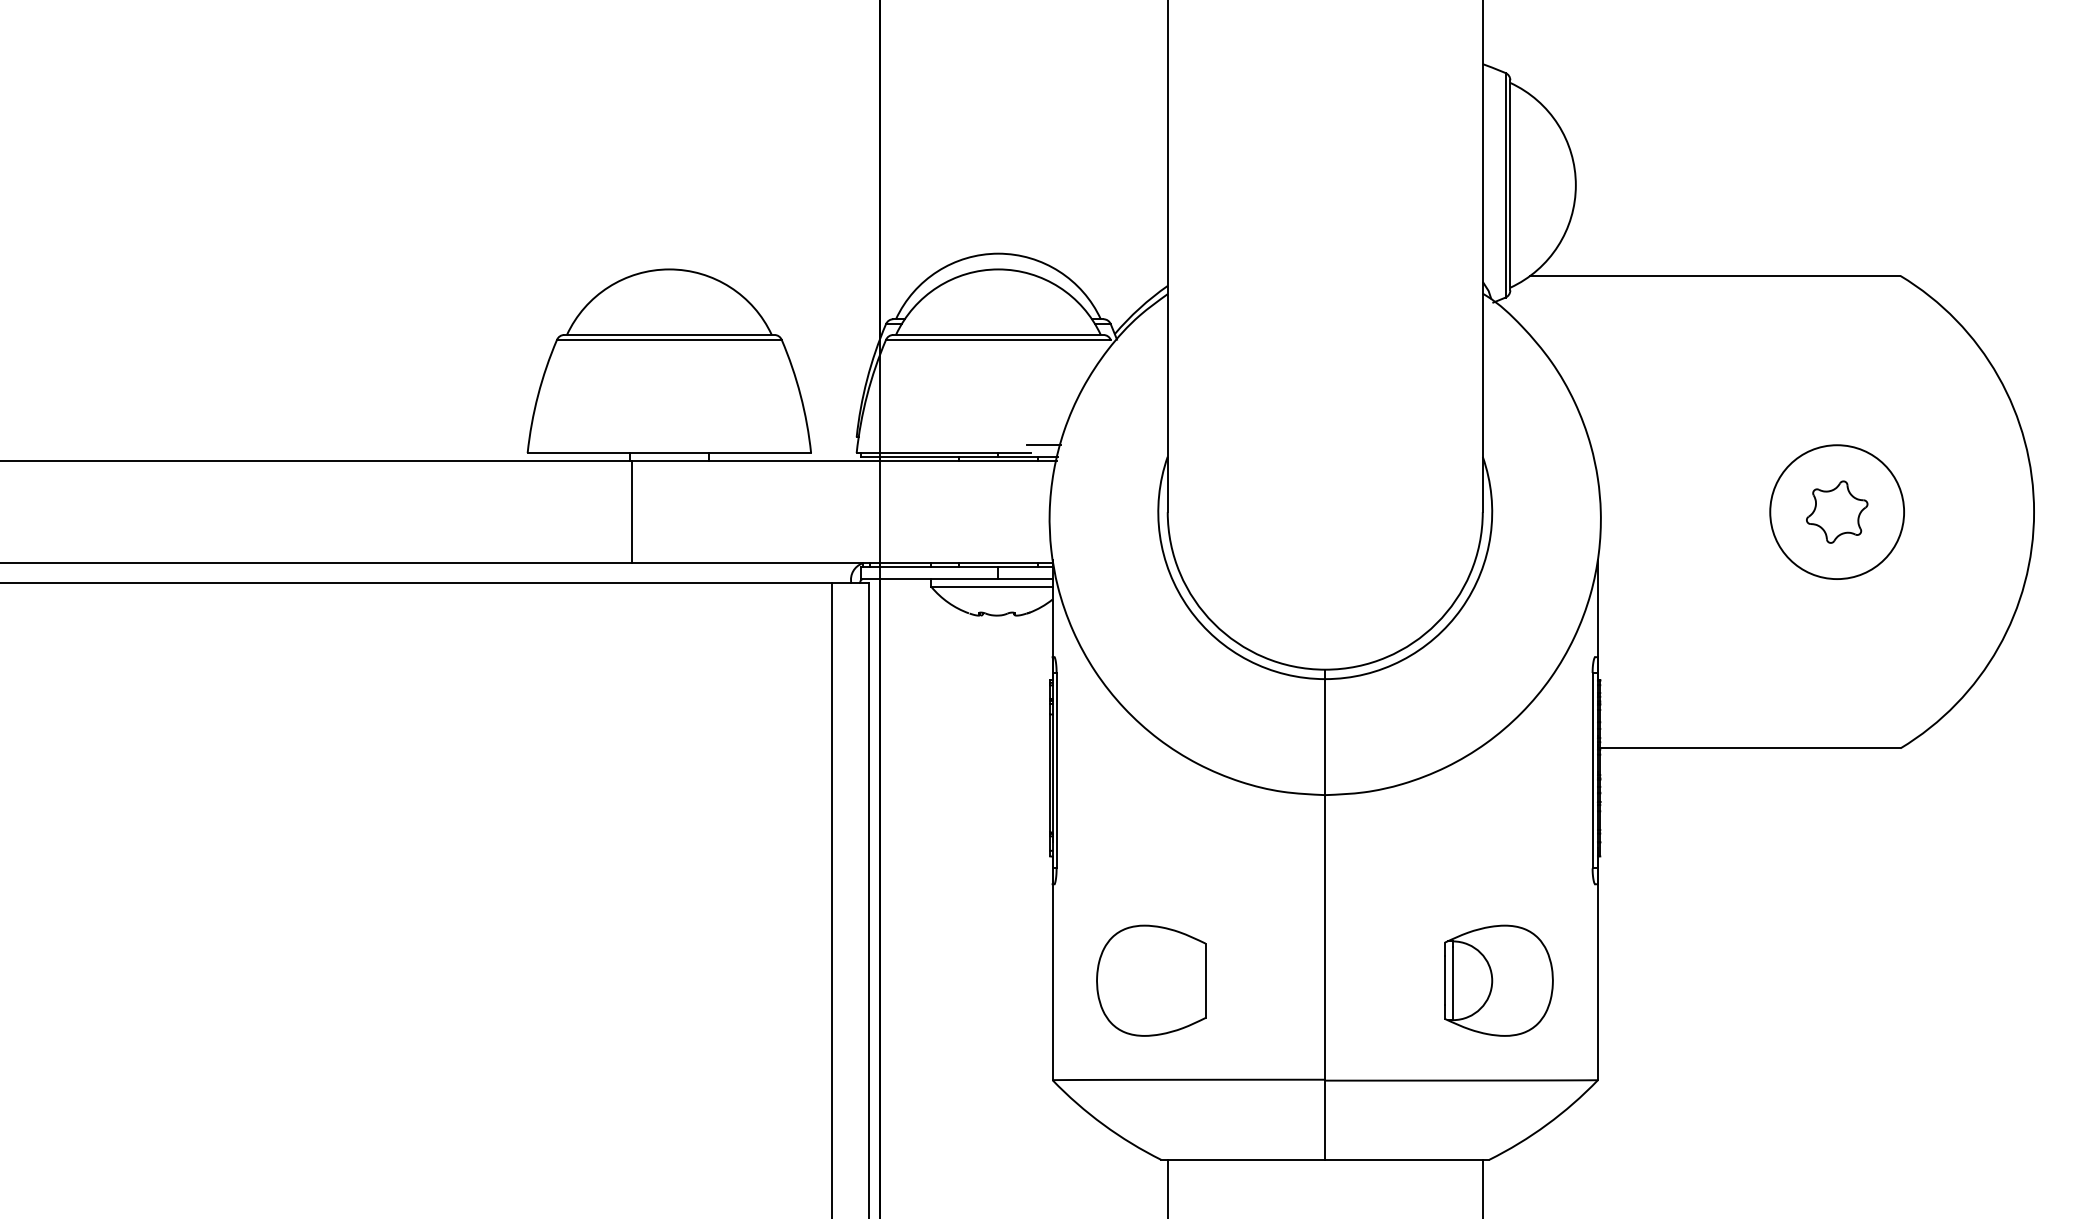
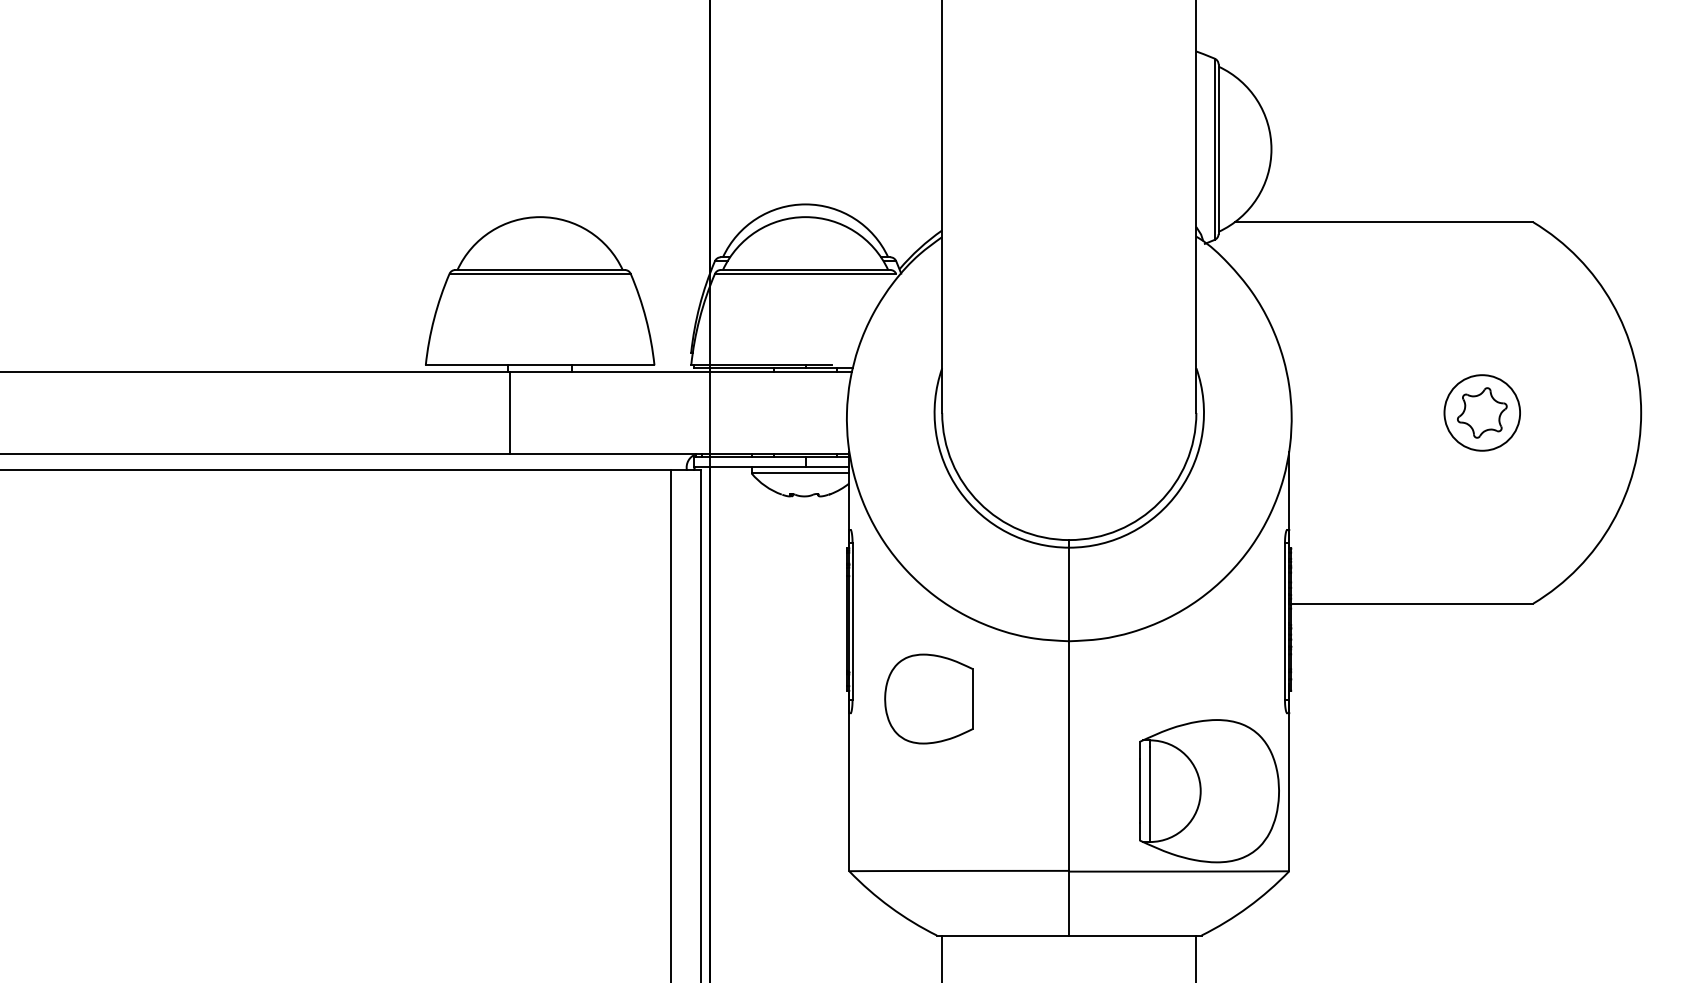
line: (1043, 445) -> (841, 359), removed
circle: (1837, 512) -> (1482, 413), size x0.7
part: (1151, 980) -> (929, 698), moved
part: (1498, 980) -> (1209, 790), size x1.6

